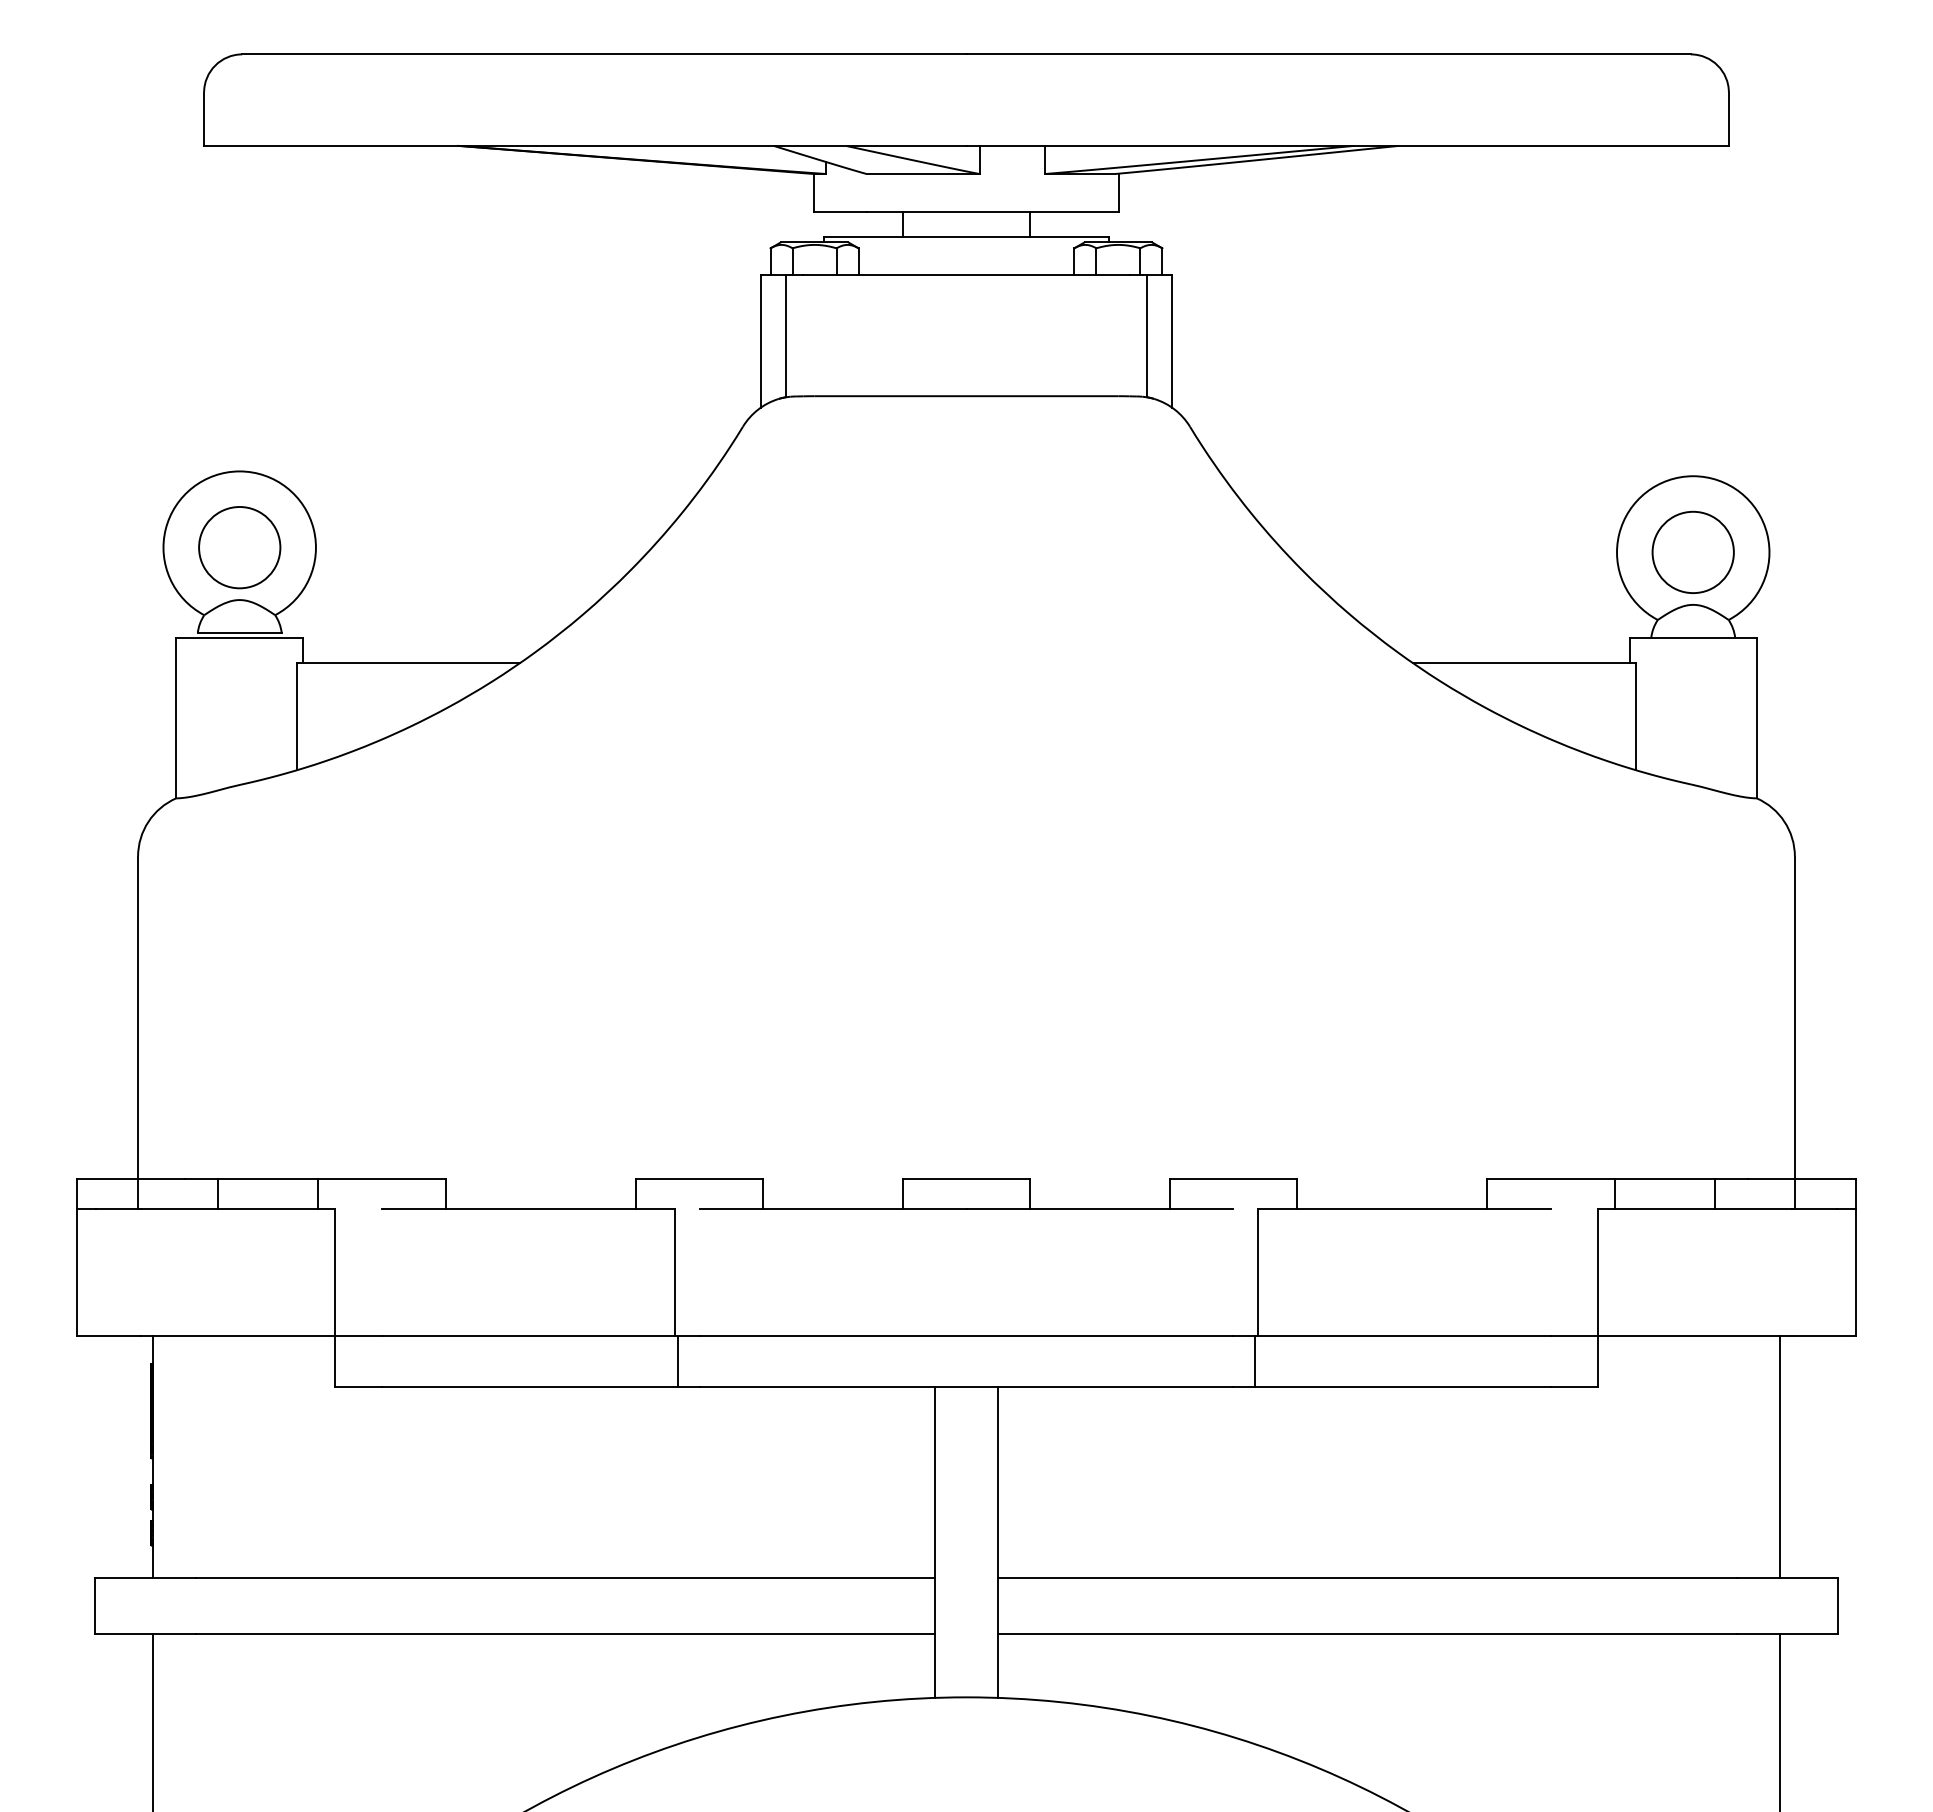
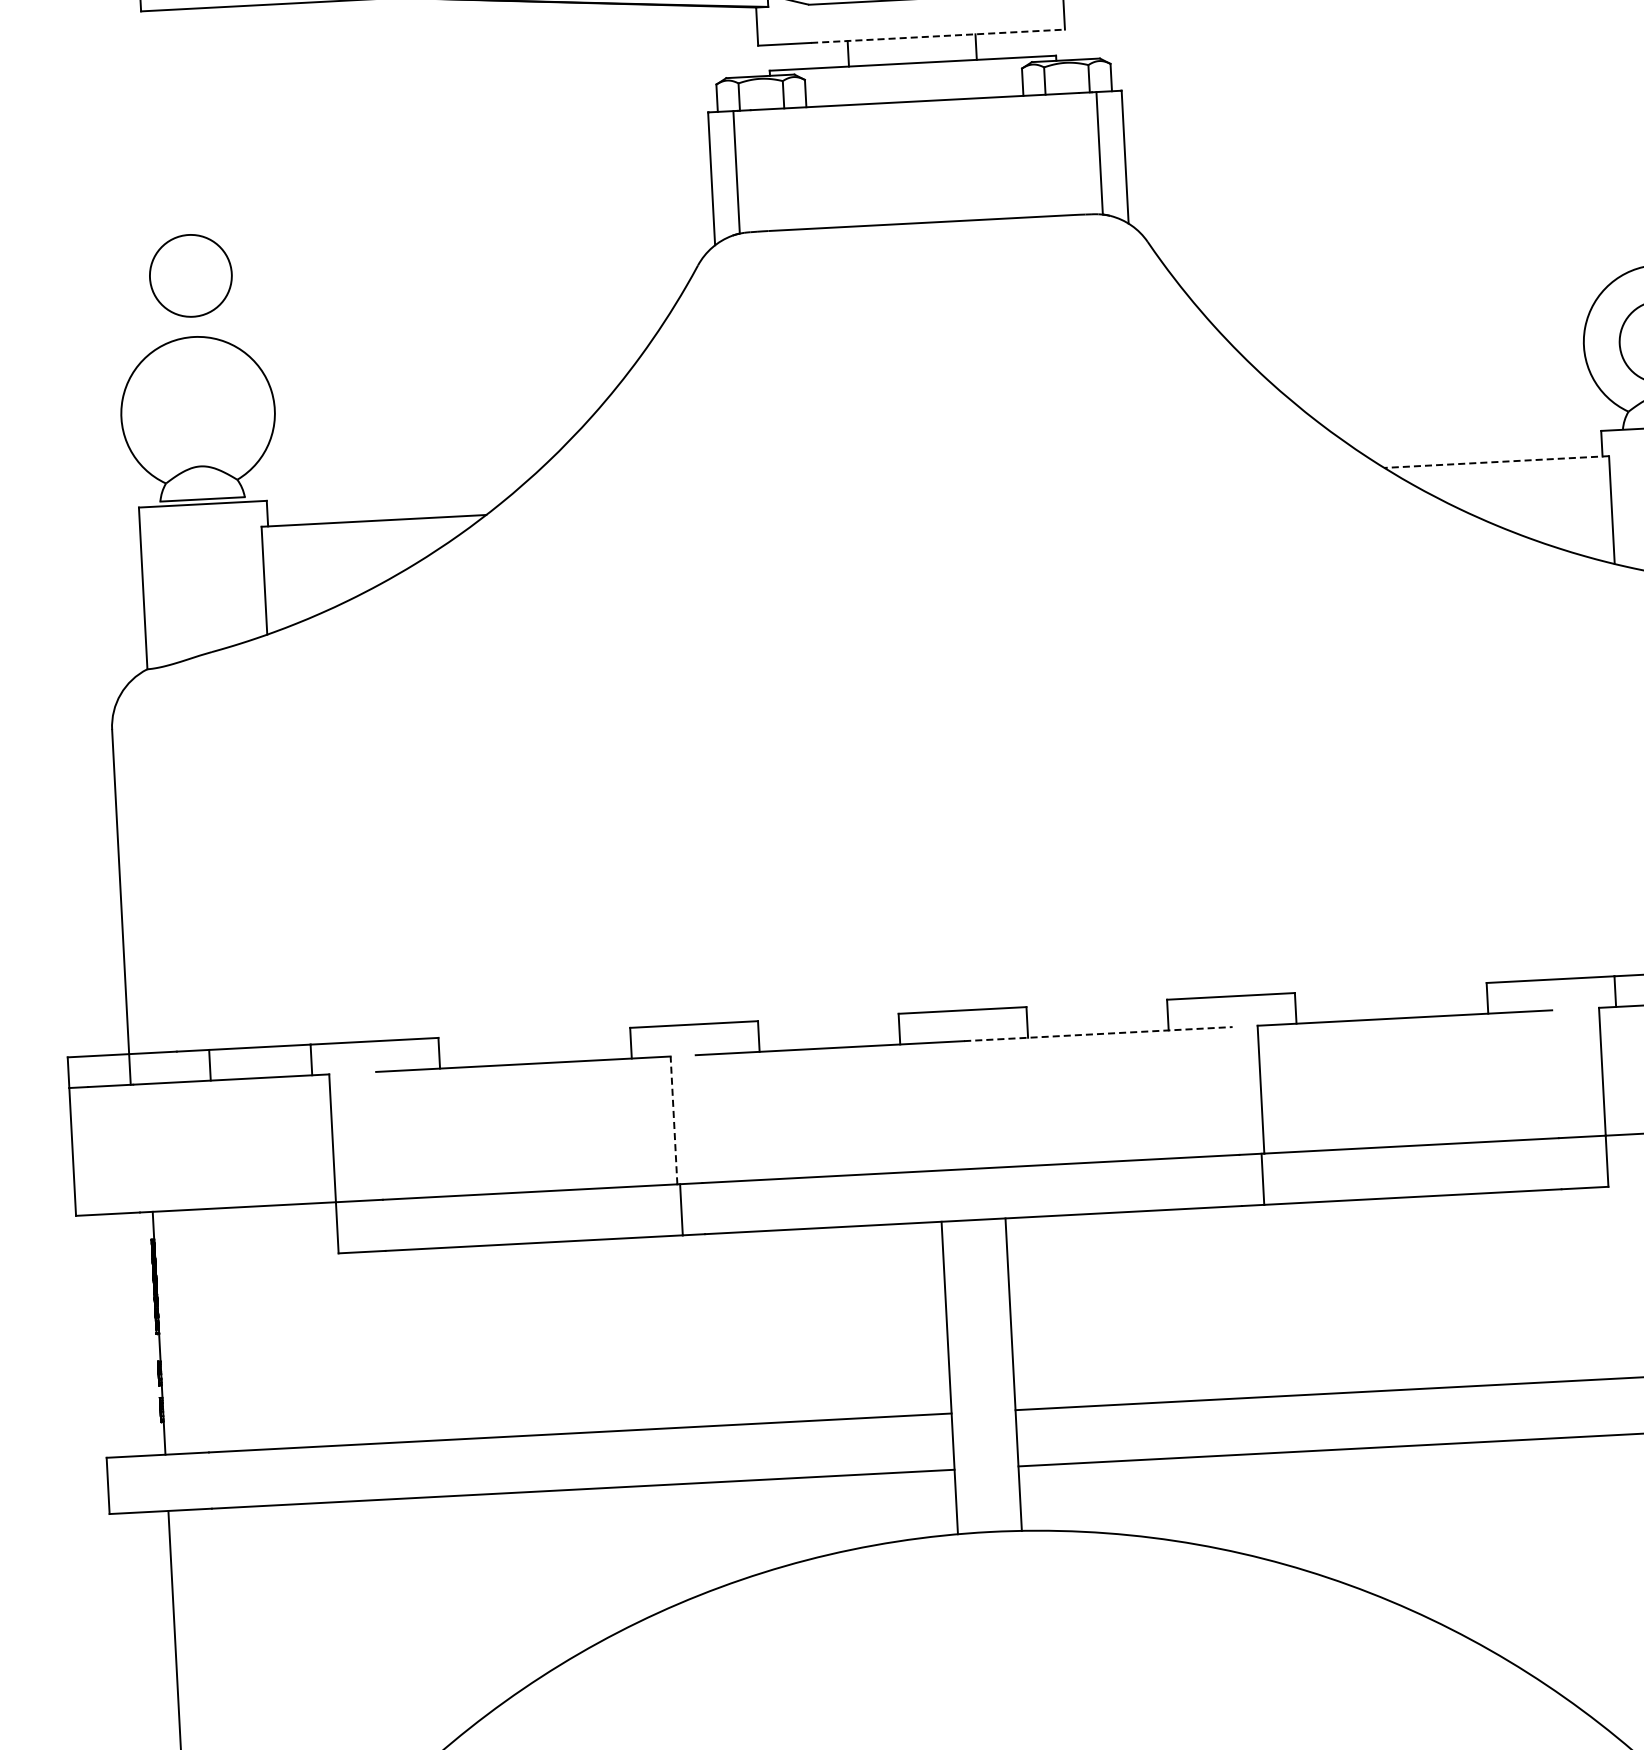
line: (993, 211) -> (938, 35), solid -> dashed
circle: (239, 547) -> (190, 275), moved
line: (1524, 663) -> (1496, 462), solid -> dashed
line: (1100, 1209) -> (1098, 1034), solid -> dashed
line: (674, 1272) -> (673, 1119), solid -> dashed

